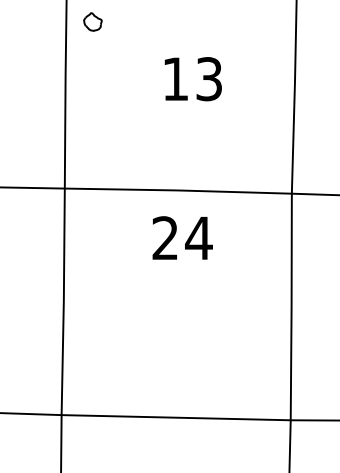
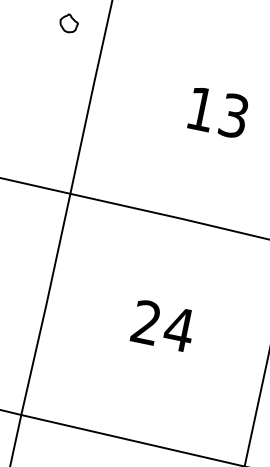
part: (92, 21) -> (68, 22), moved
text: (182, 237) -> (163, 325), moved

